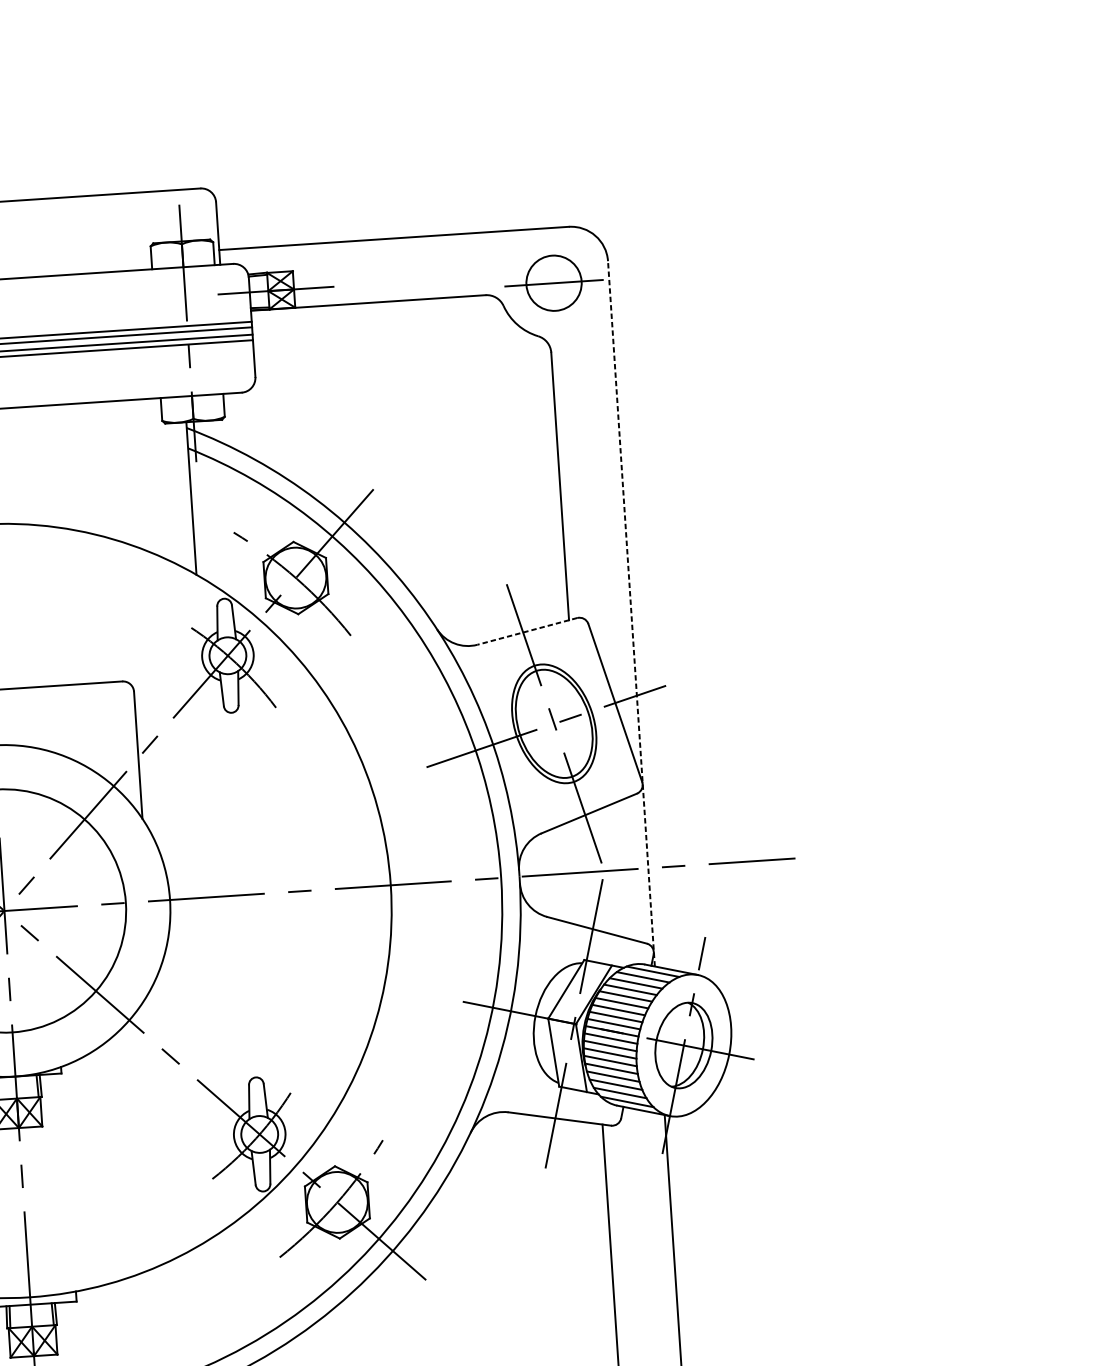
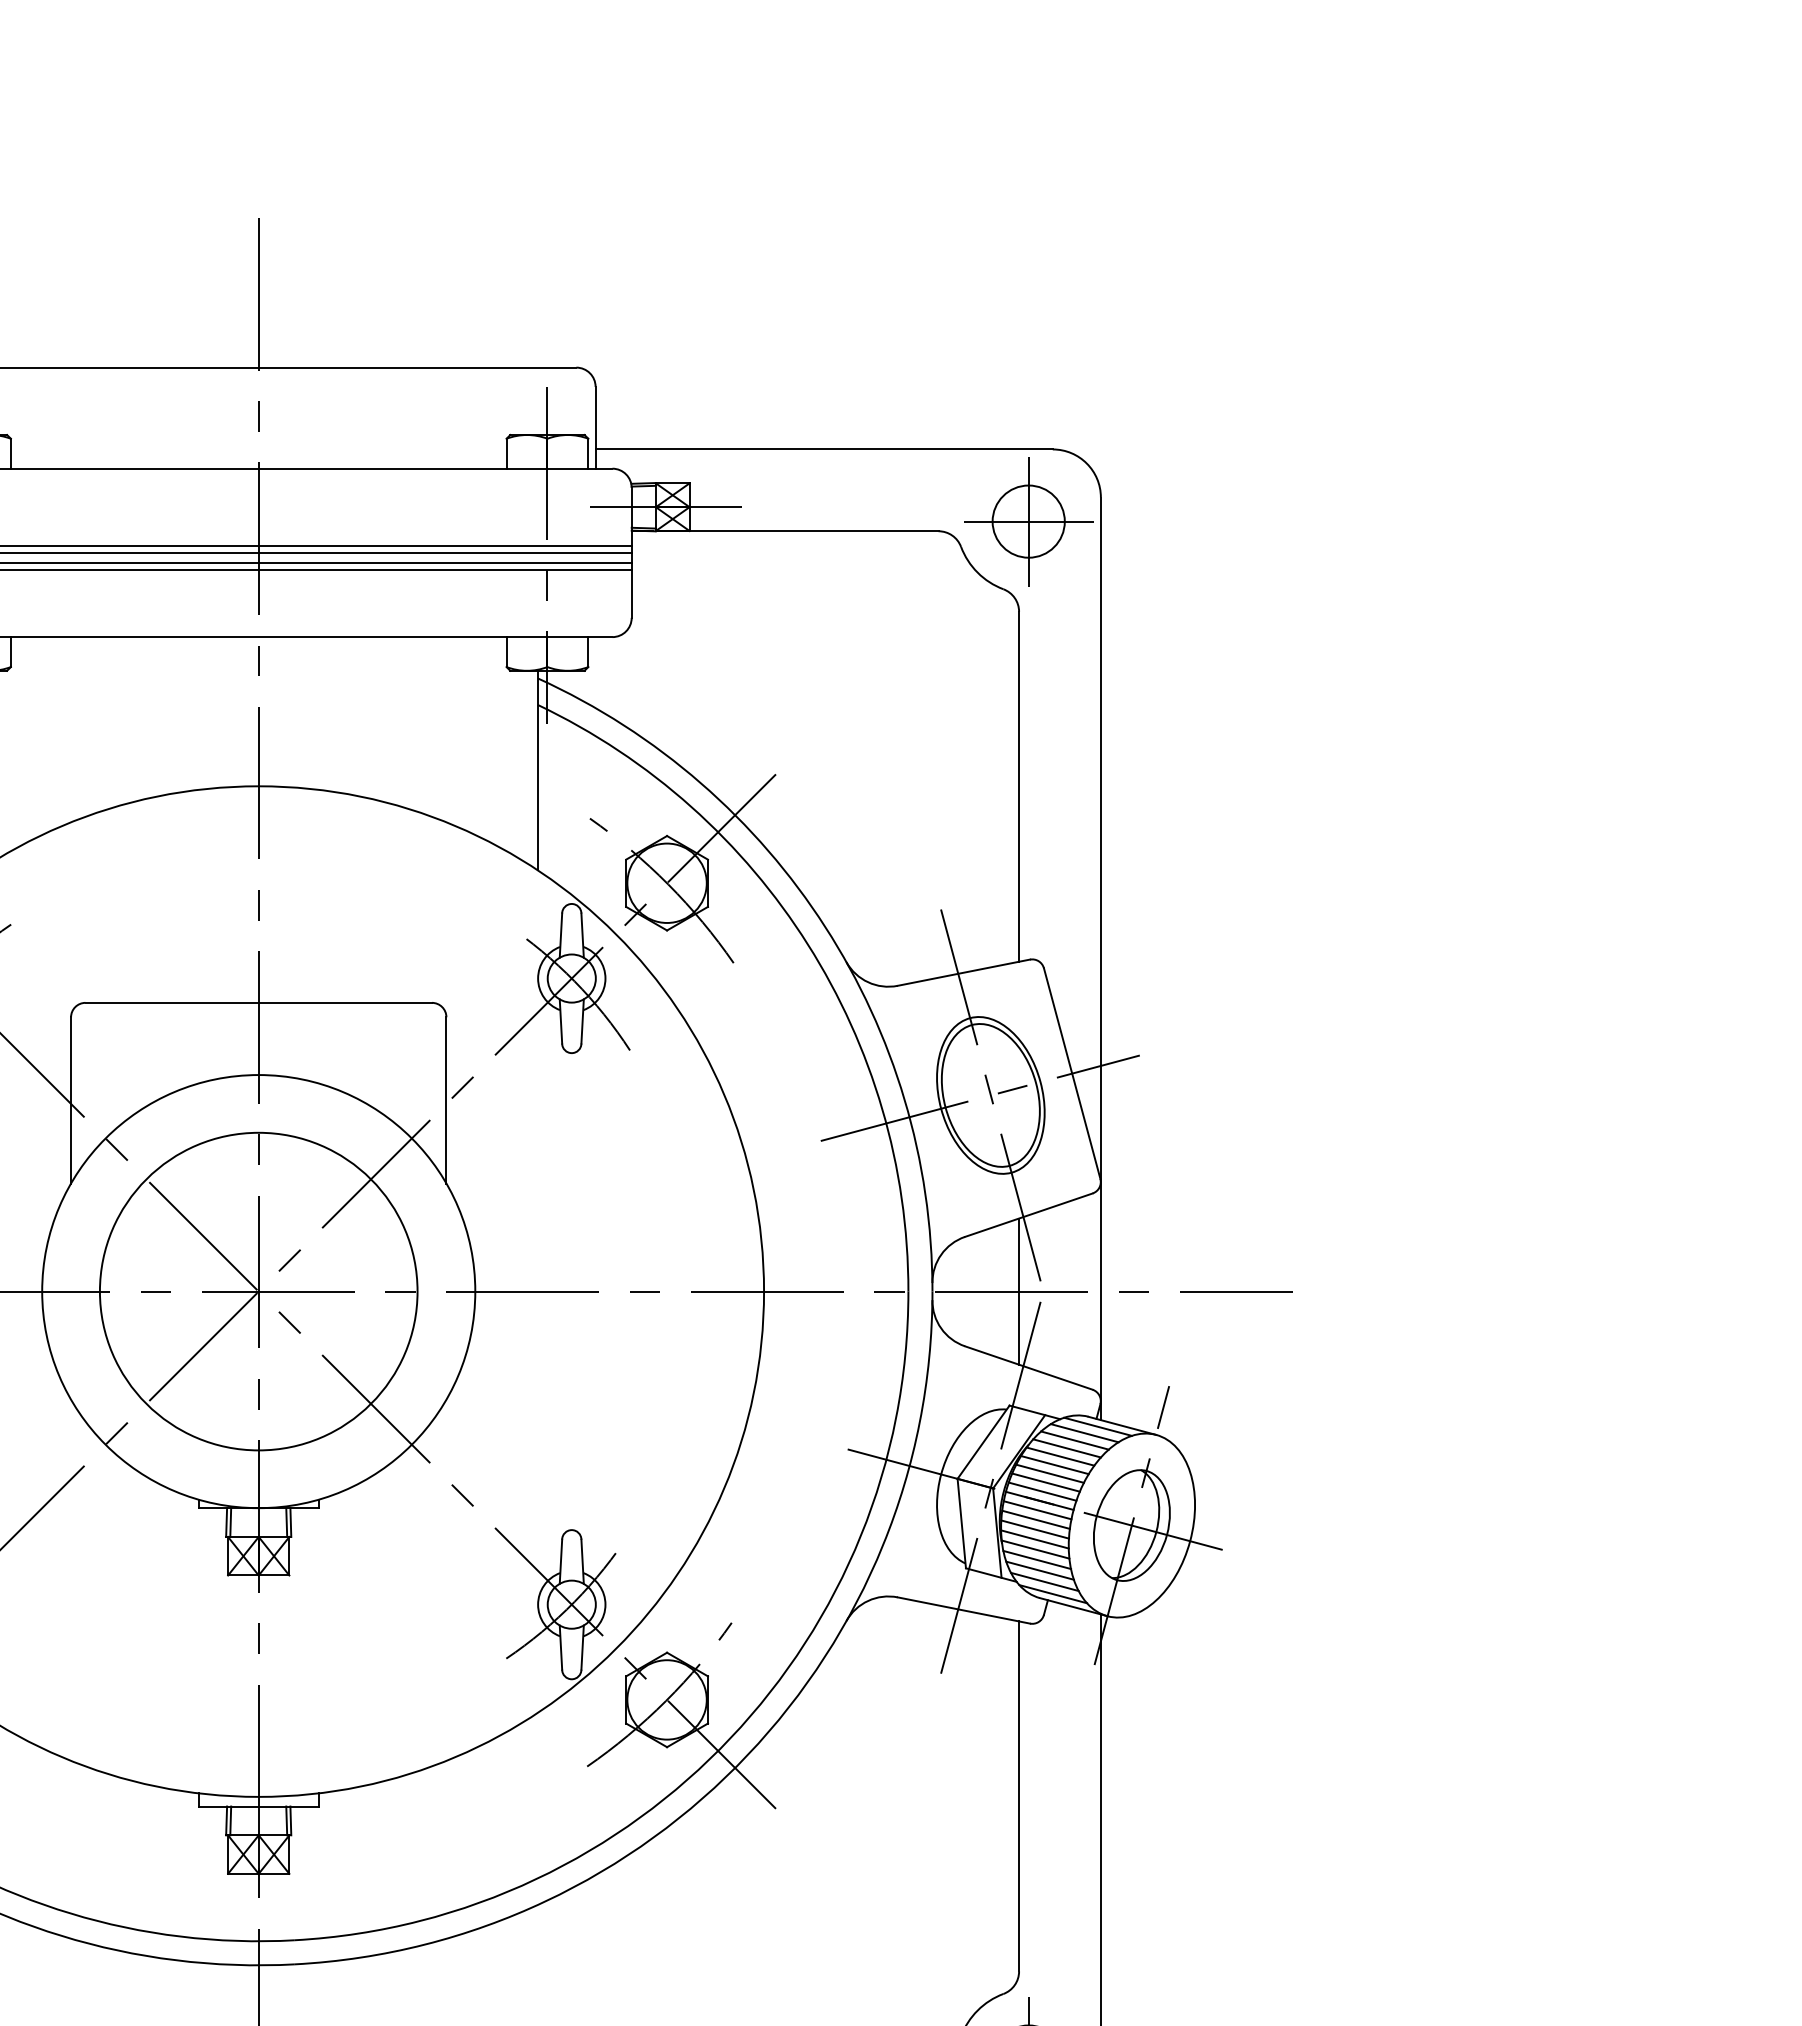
line: (553, 283) -> (1028, 521), added
line: (631, 613) -> (1100, 958), dashed -> solid
line: (527, 631) -> (963, 972), dashed -> solid
line: (586, 872) -> (1019, 1291), added

